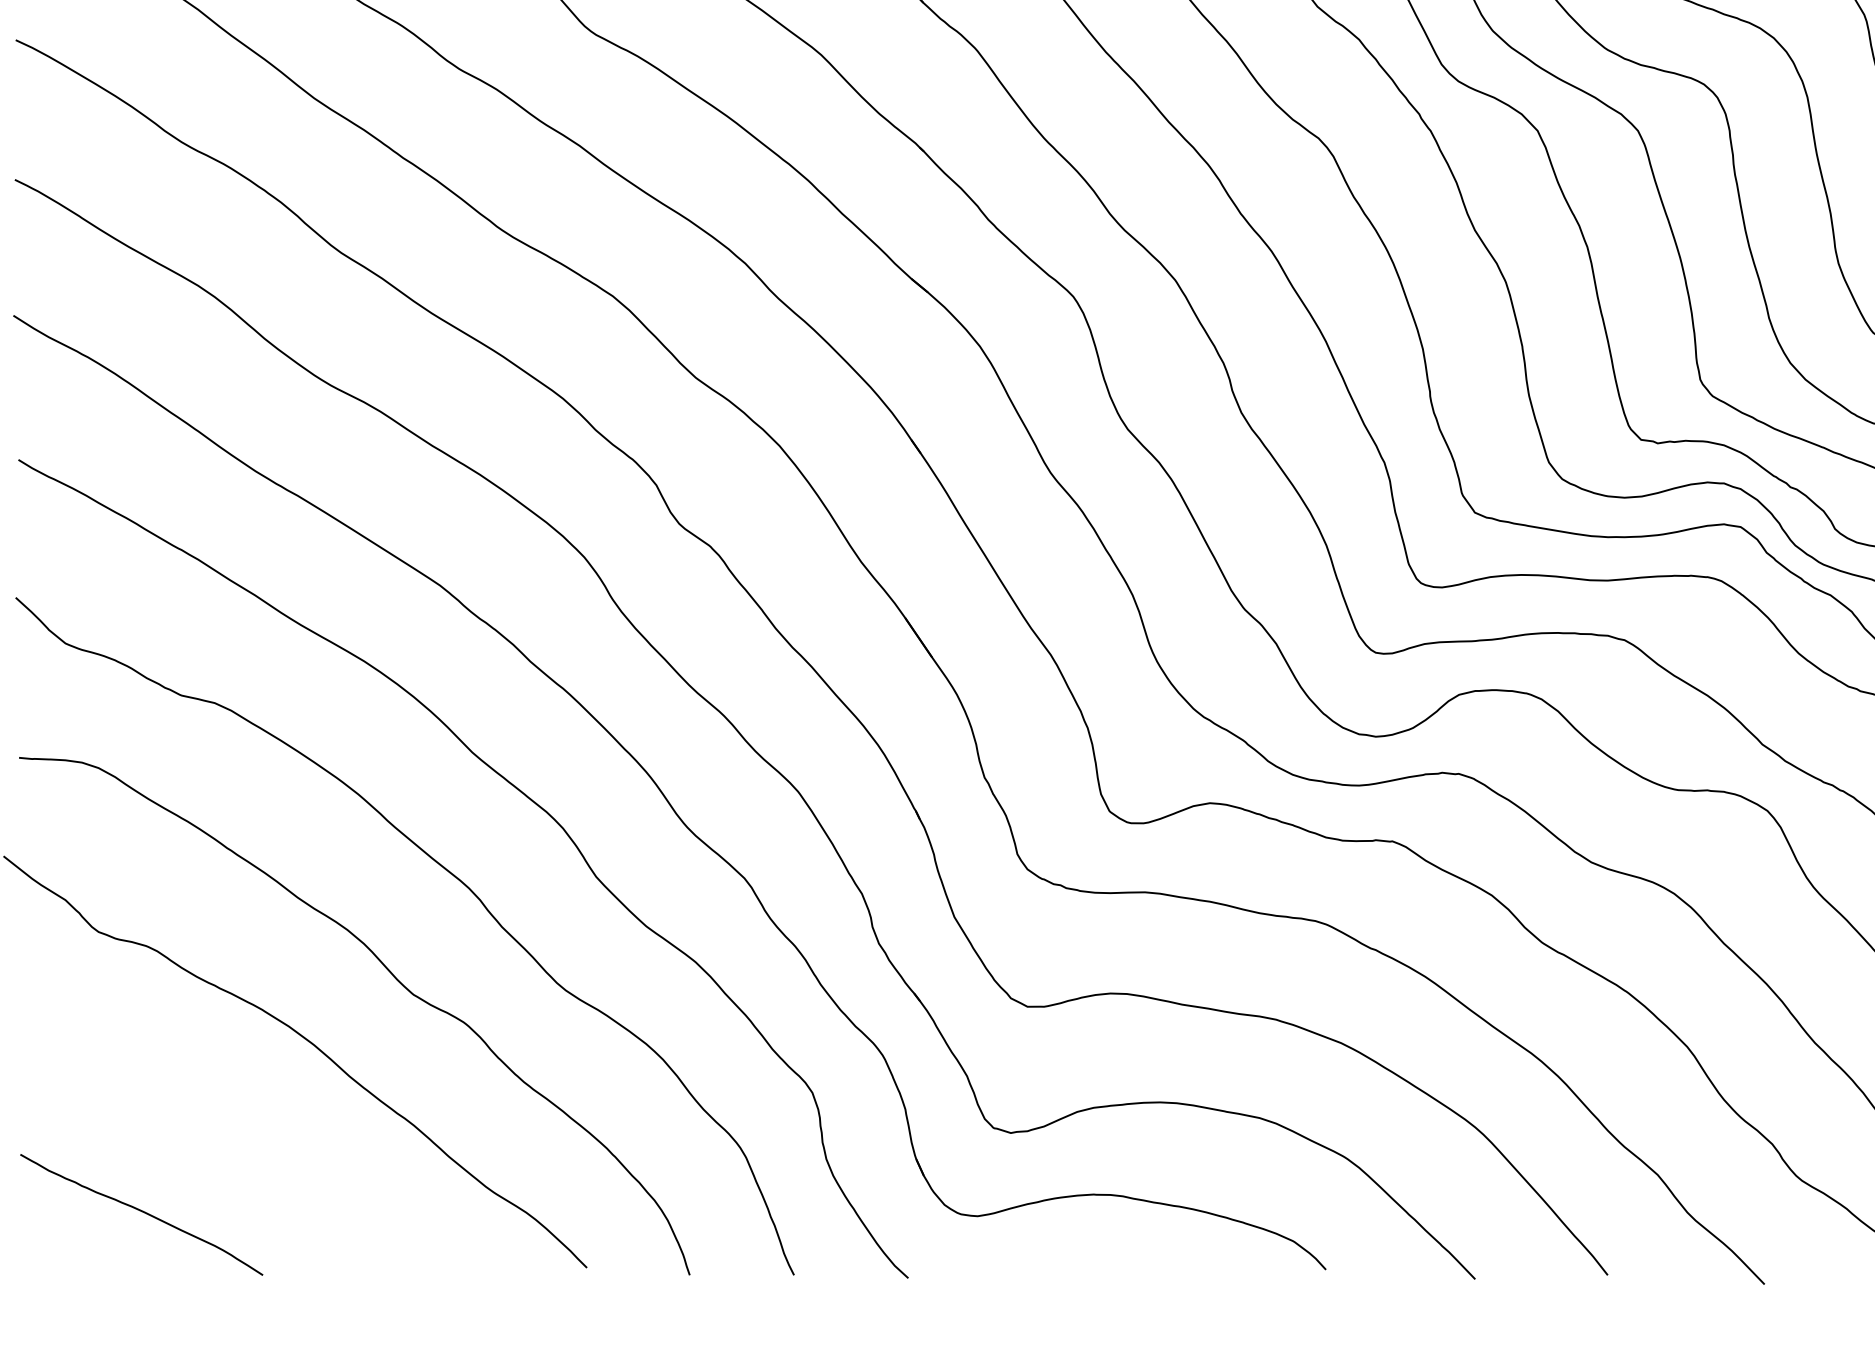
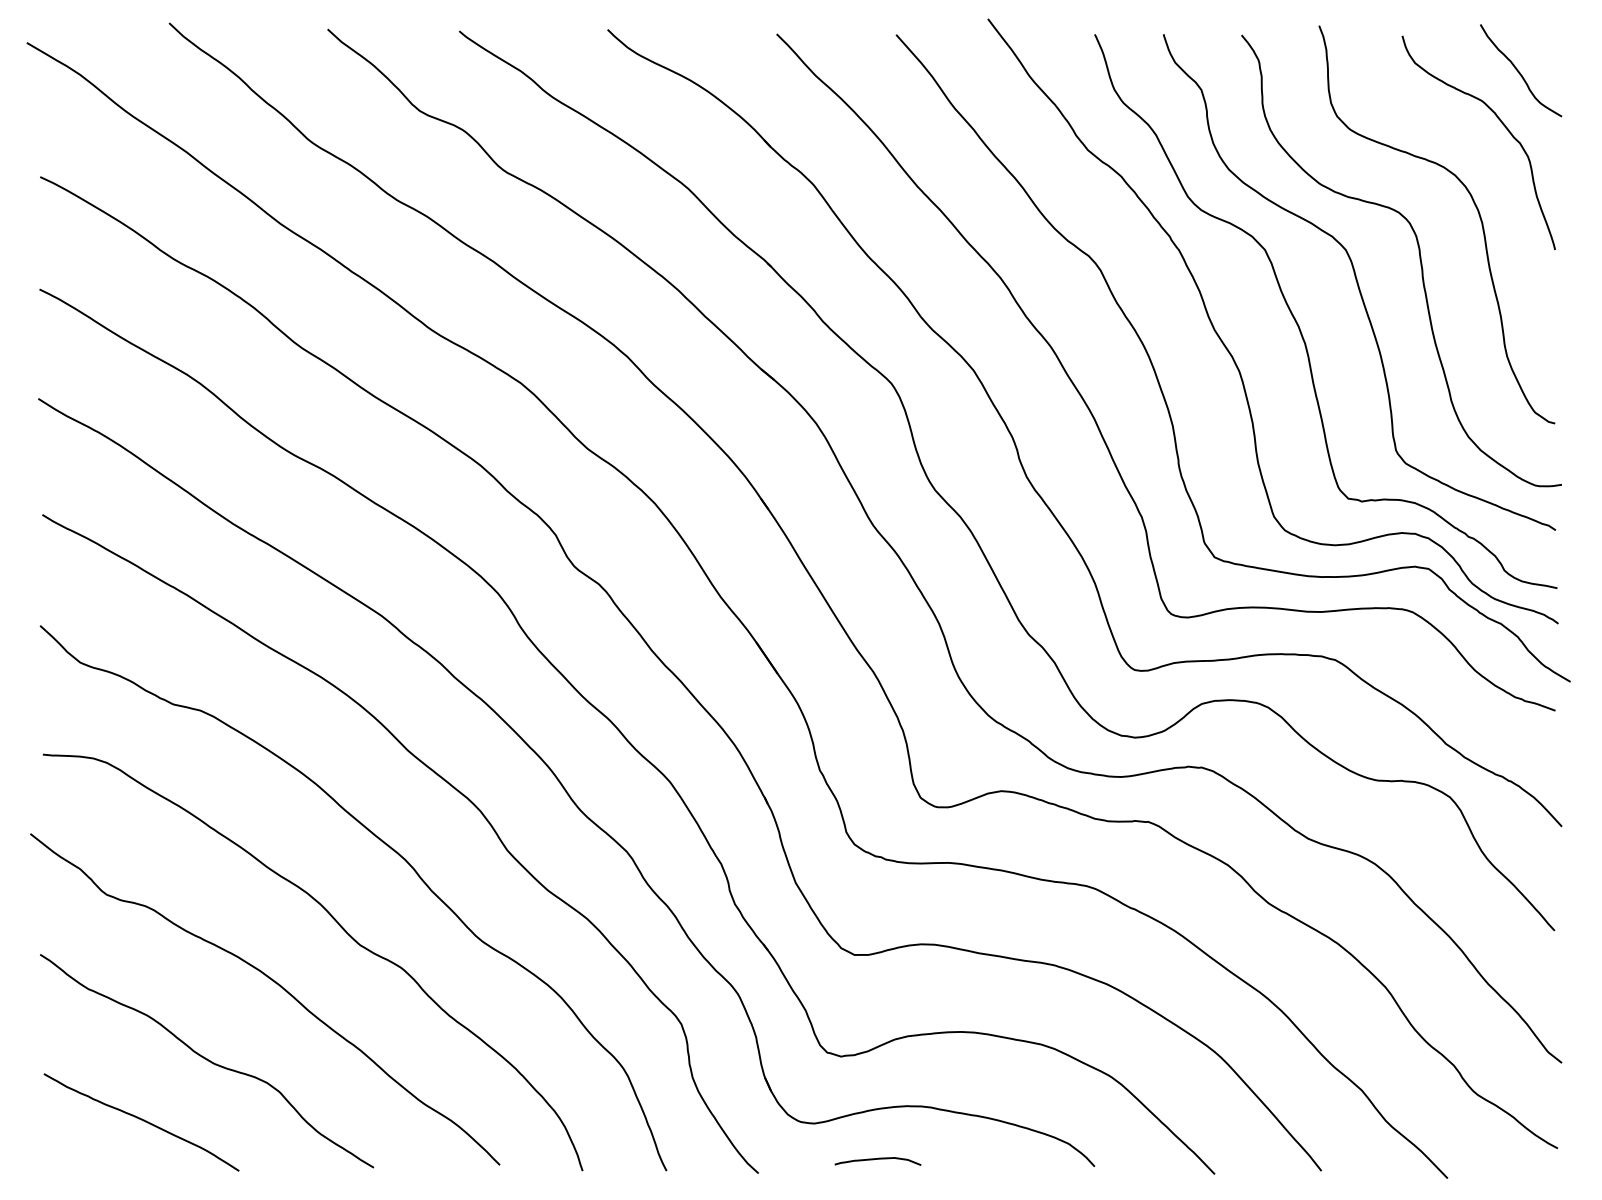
curve: (223, 1137) -> (207, 1060), added
curve: (1056, 1260) -> (877, 1159), added

